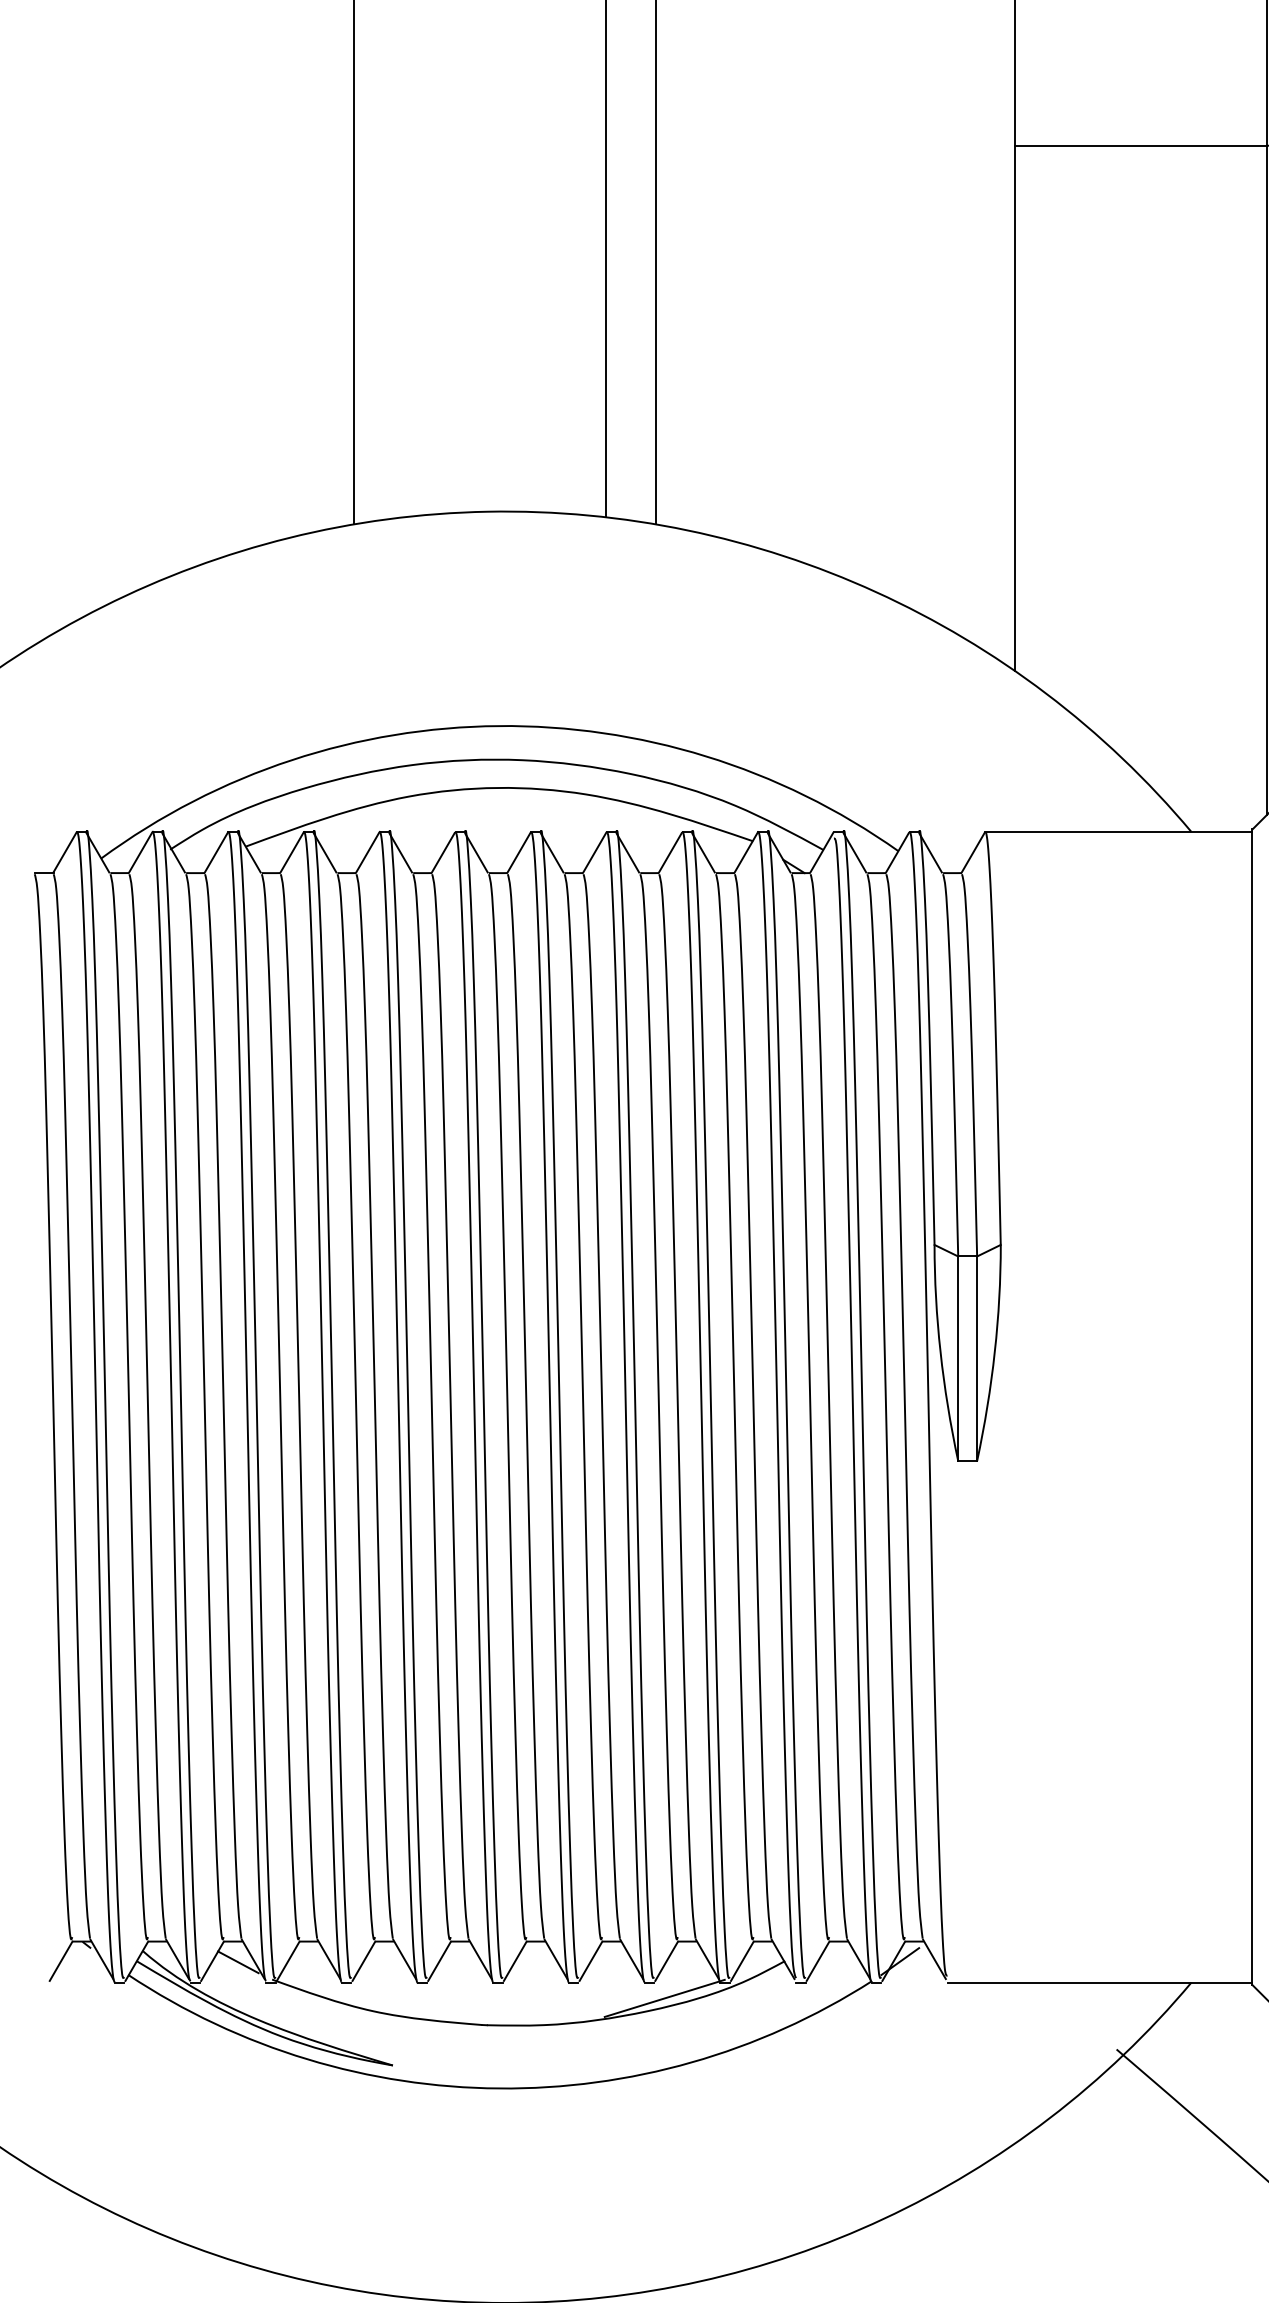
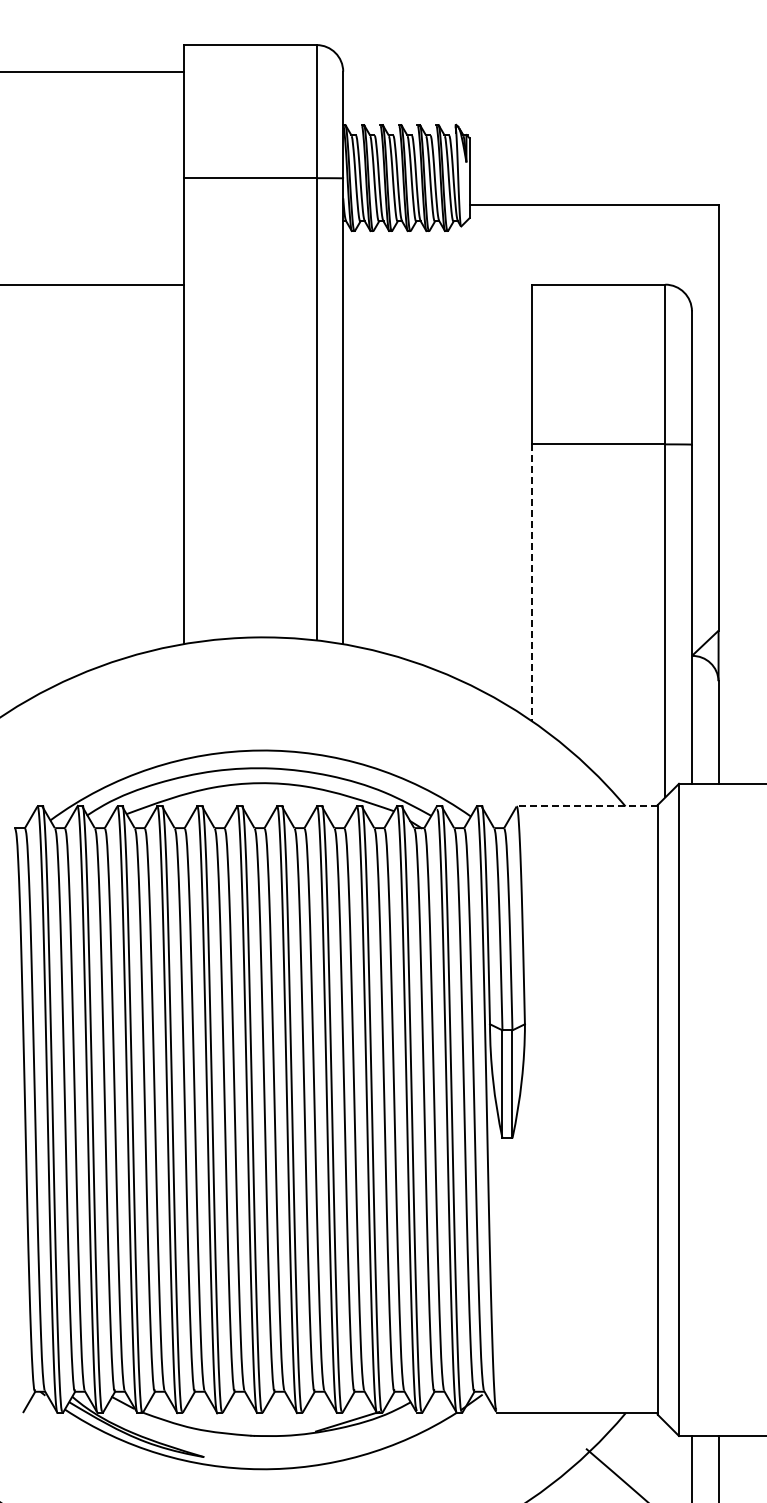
line: (1015, 409) -> (532, 583), solid -> dashed
line: (1117, 832) -> (586, 806), solid -> dashed

